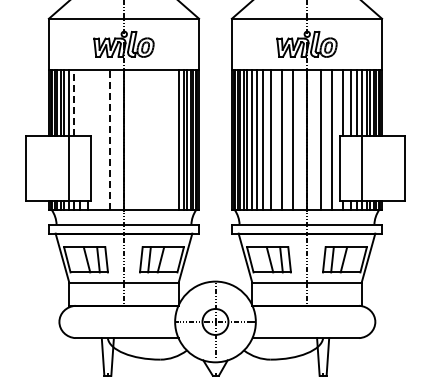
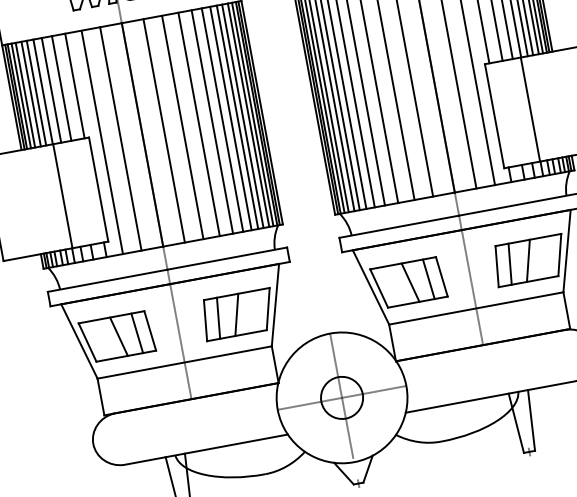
line: (73, 102) -> (50, 90), dashed -> solid
line: (80, 102) -> (62, 88), added
line: (88, 102) -> (74, 85), added
line: (110, 139) -> (120, 138), dashed -> solid
line: (137, 139) -> (163, 130), added
line: (159, 139) -> (198, 123), added
line: (167, 139) -> (211, 121), added
line: (174, 139) -> (222, 119), added
line: (98, 140) -> (102, 143), added
line: (149, 140) -> (183, 128), added

